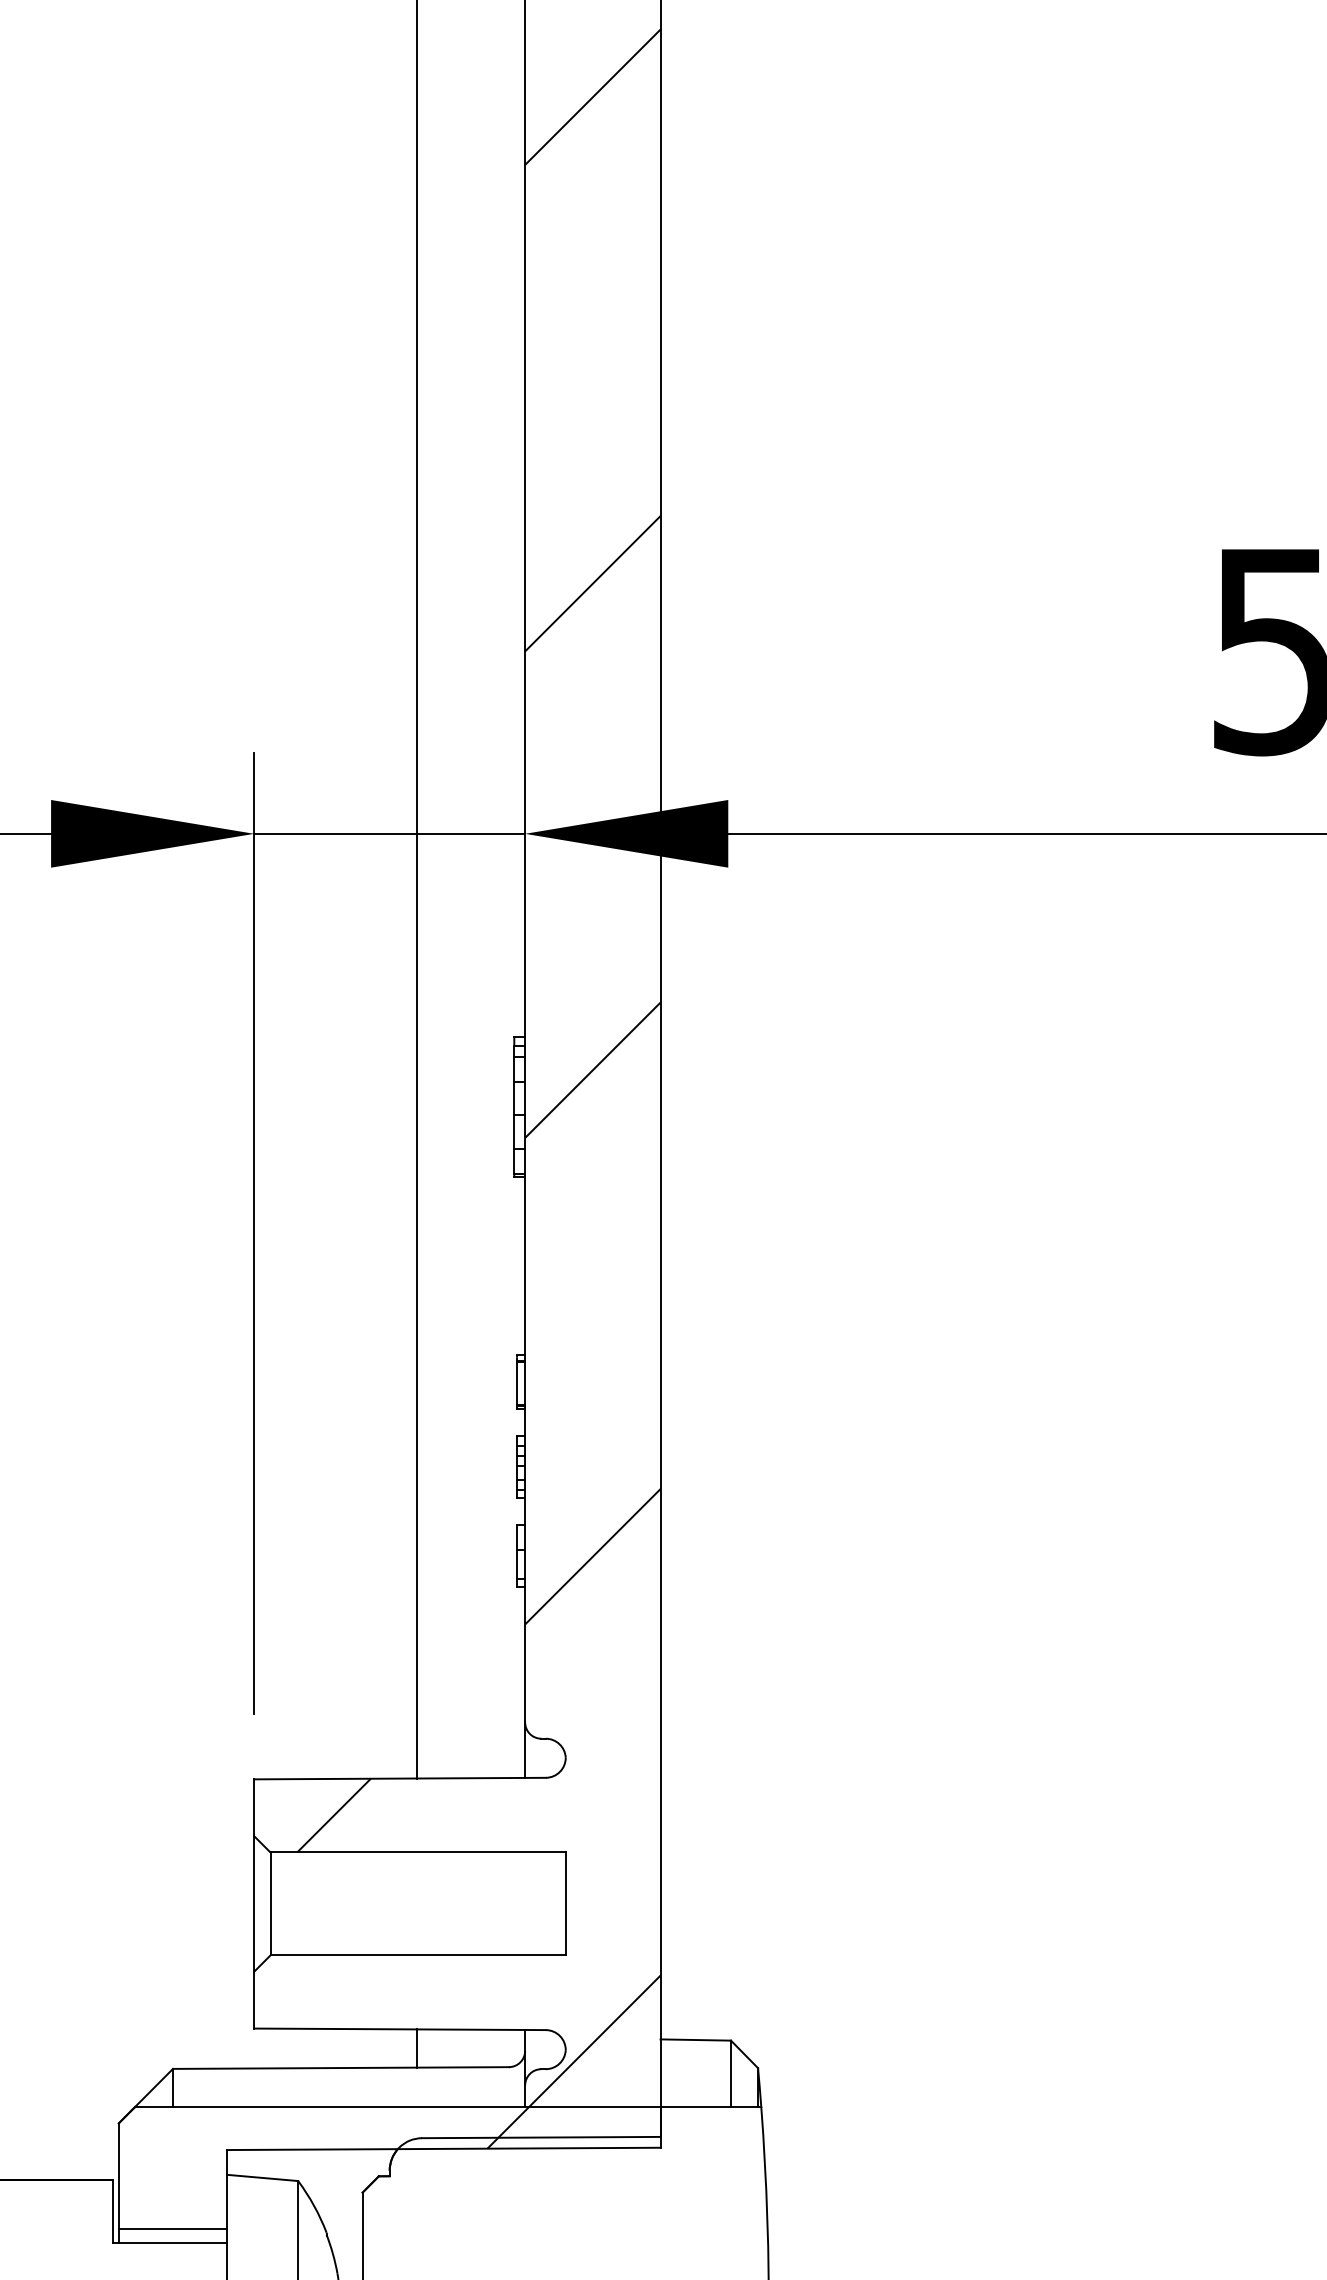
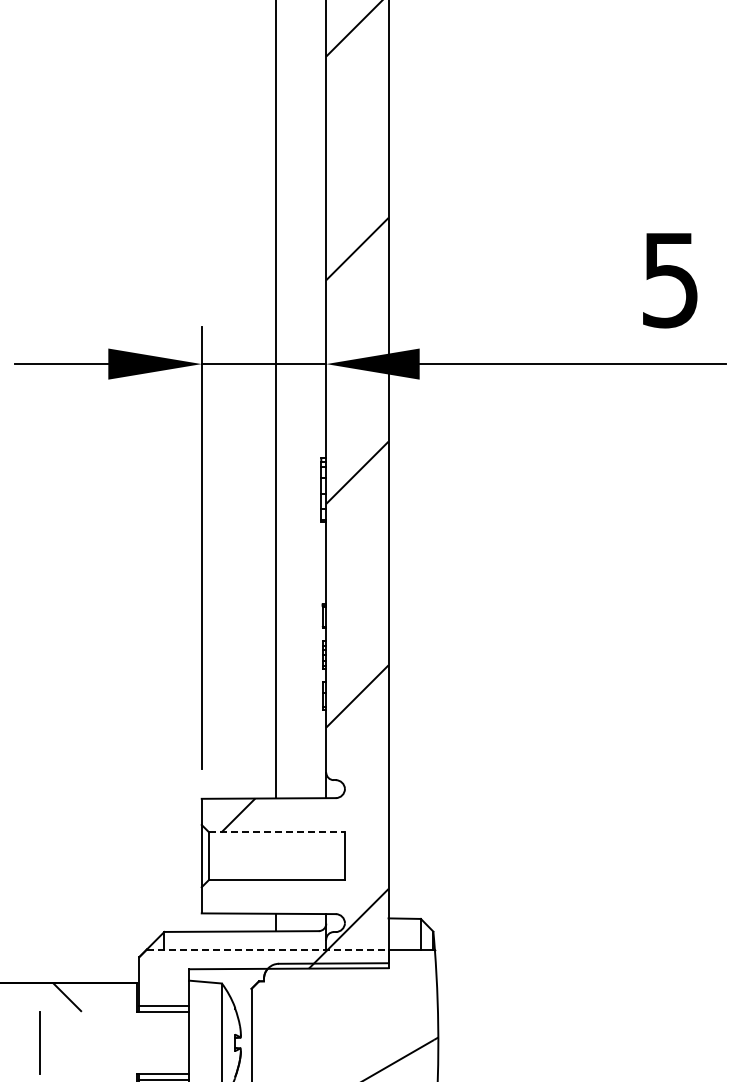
line: (419, 1852) -> (277, 832), solid -> dashed
line: (397, 2107) -> (267, 949), solid -> dashed

